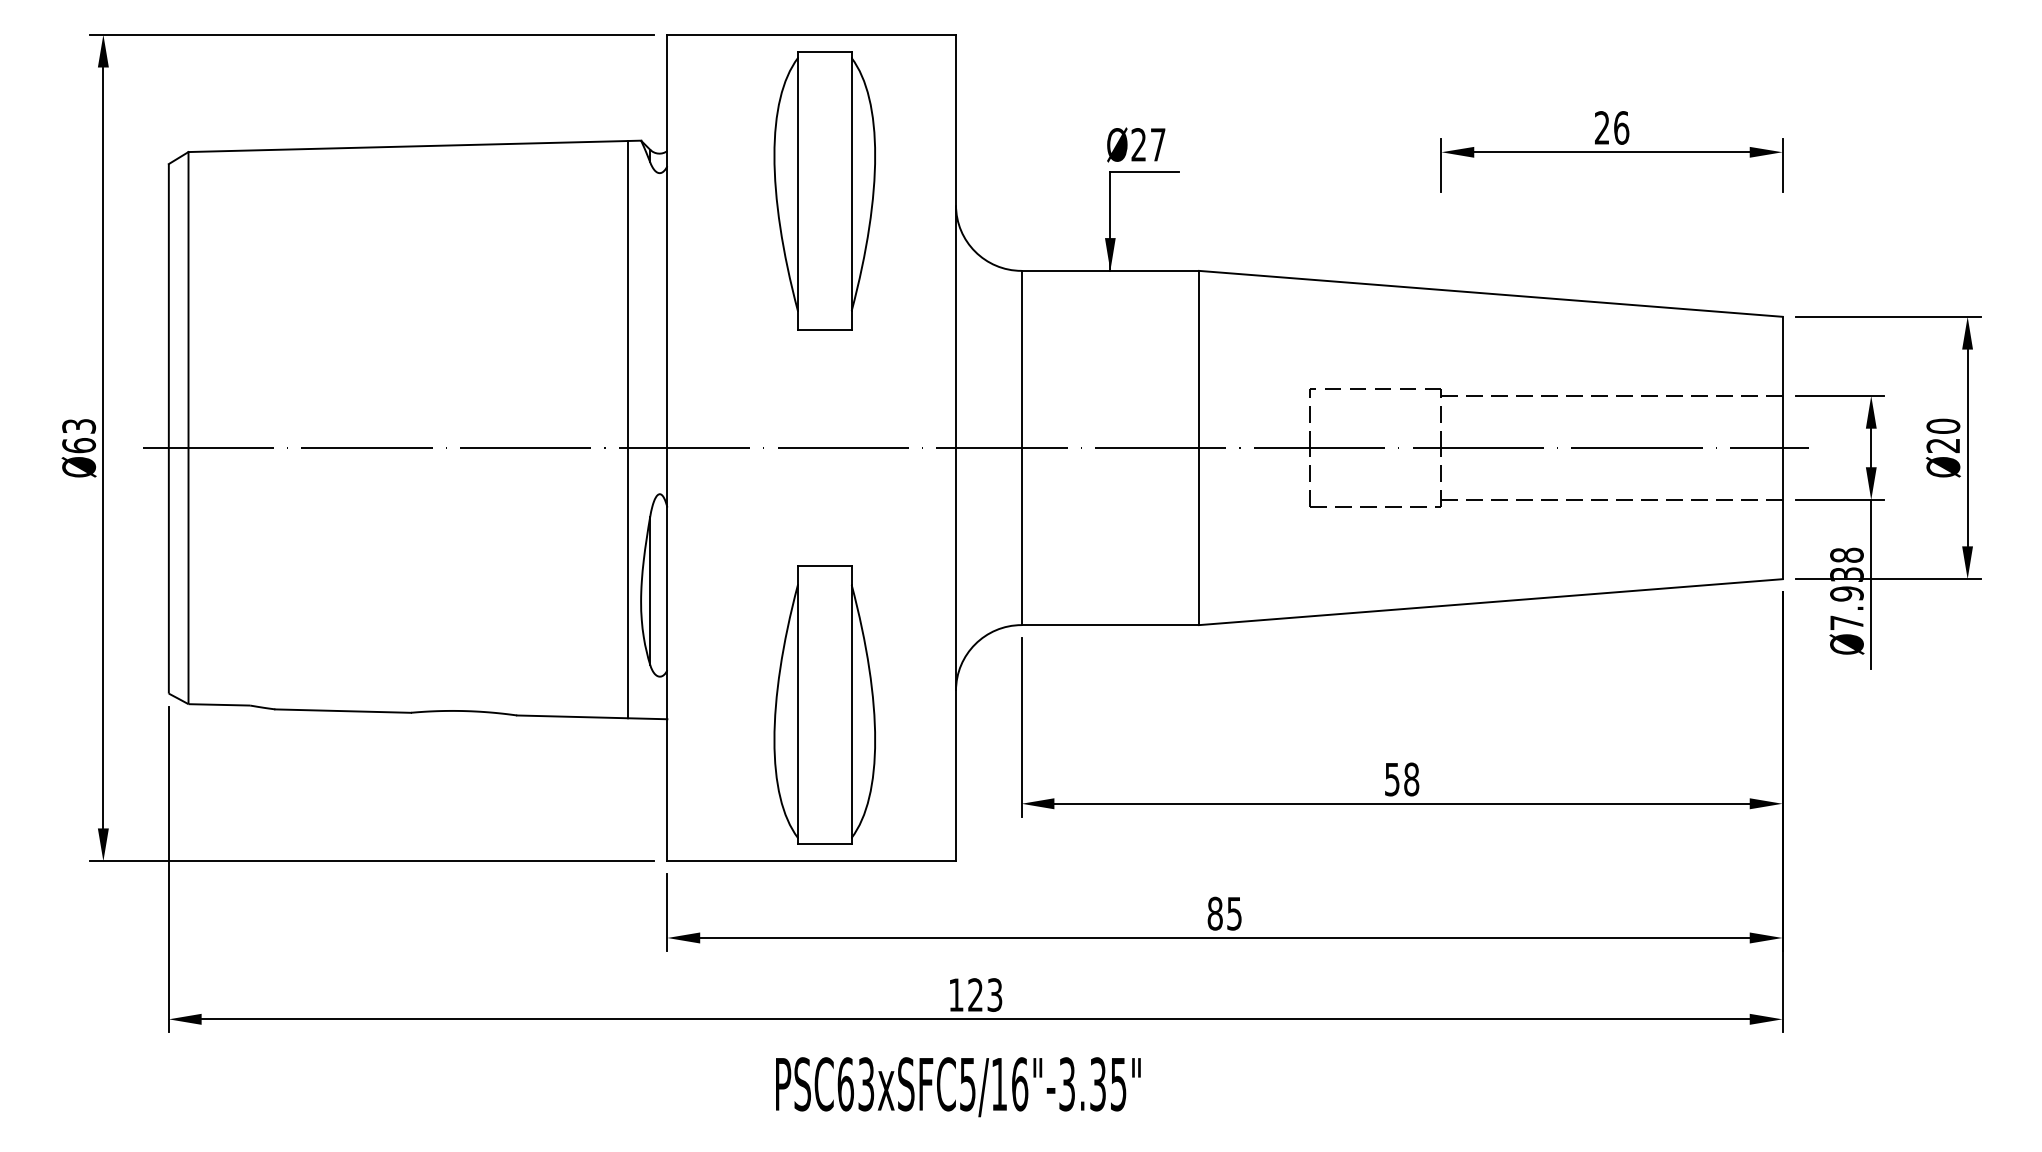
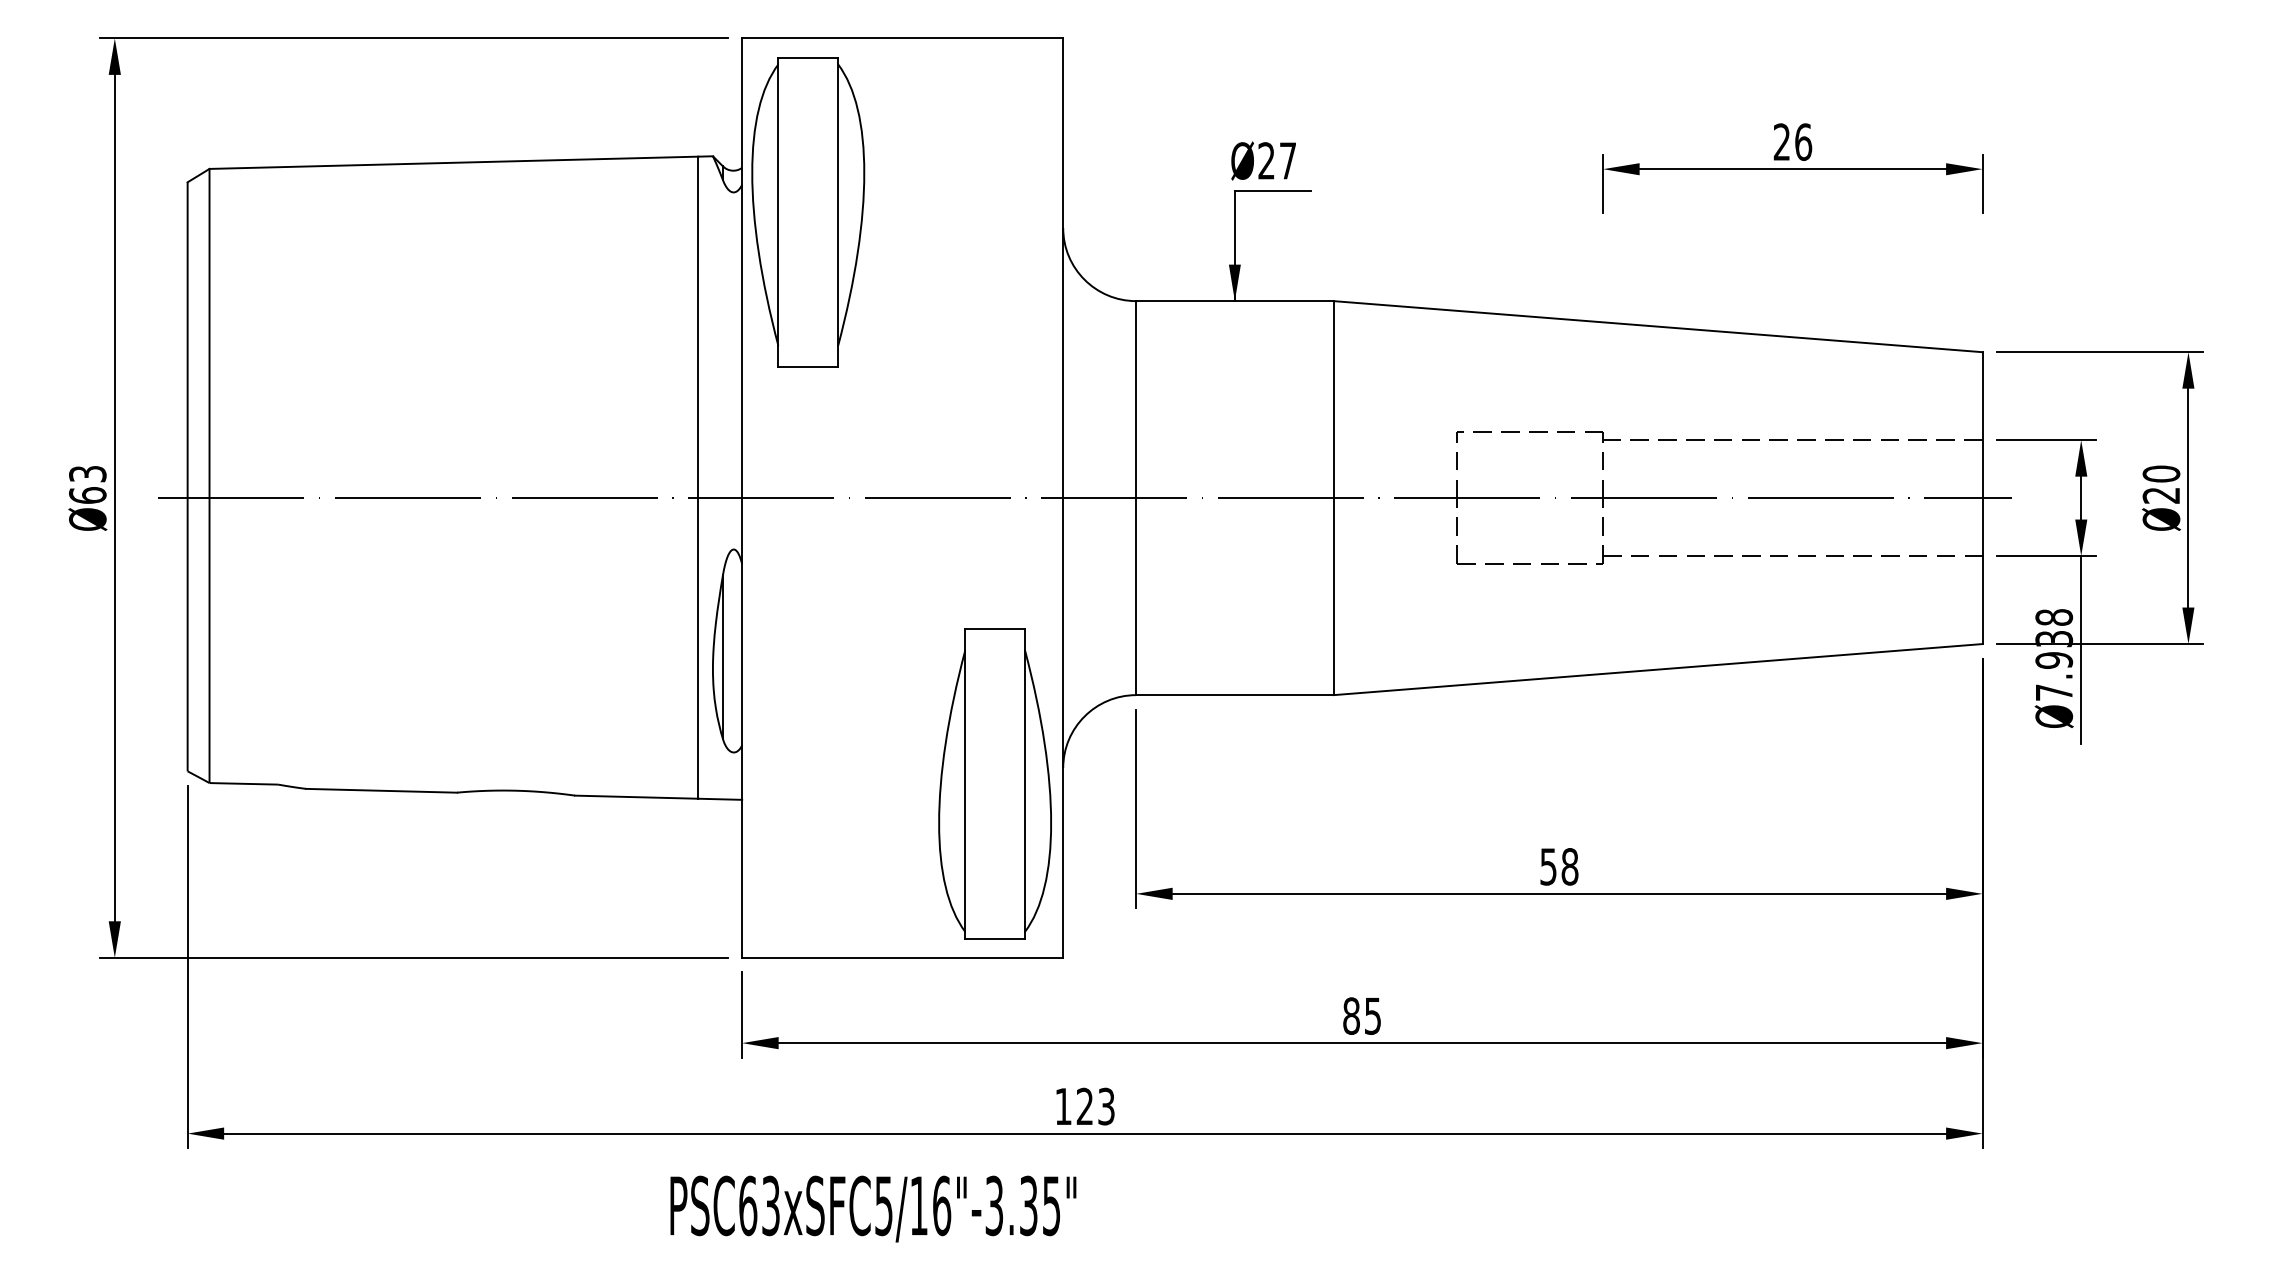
part: (824, 190) -> (807, 211), moved
part: (824, 704) -> (994, 783), moved
text: (958, 1087) -> (873, 1209), moved

